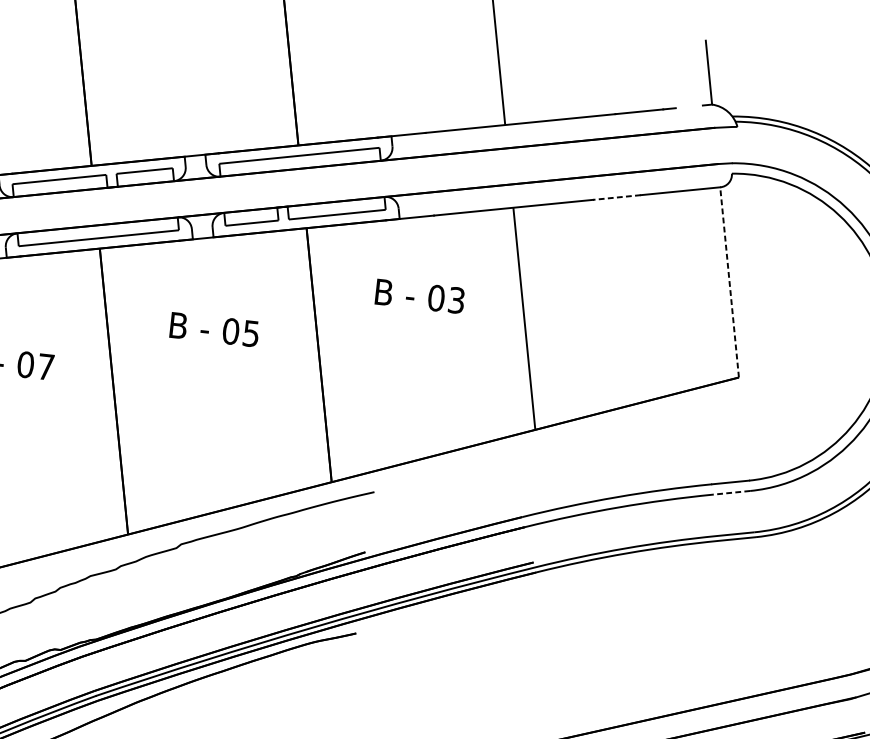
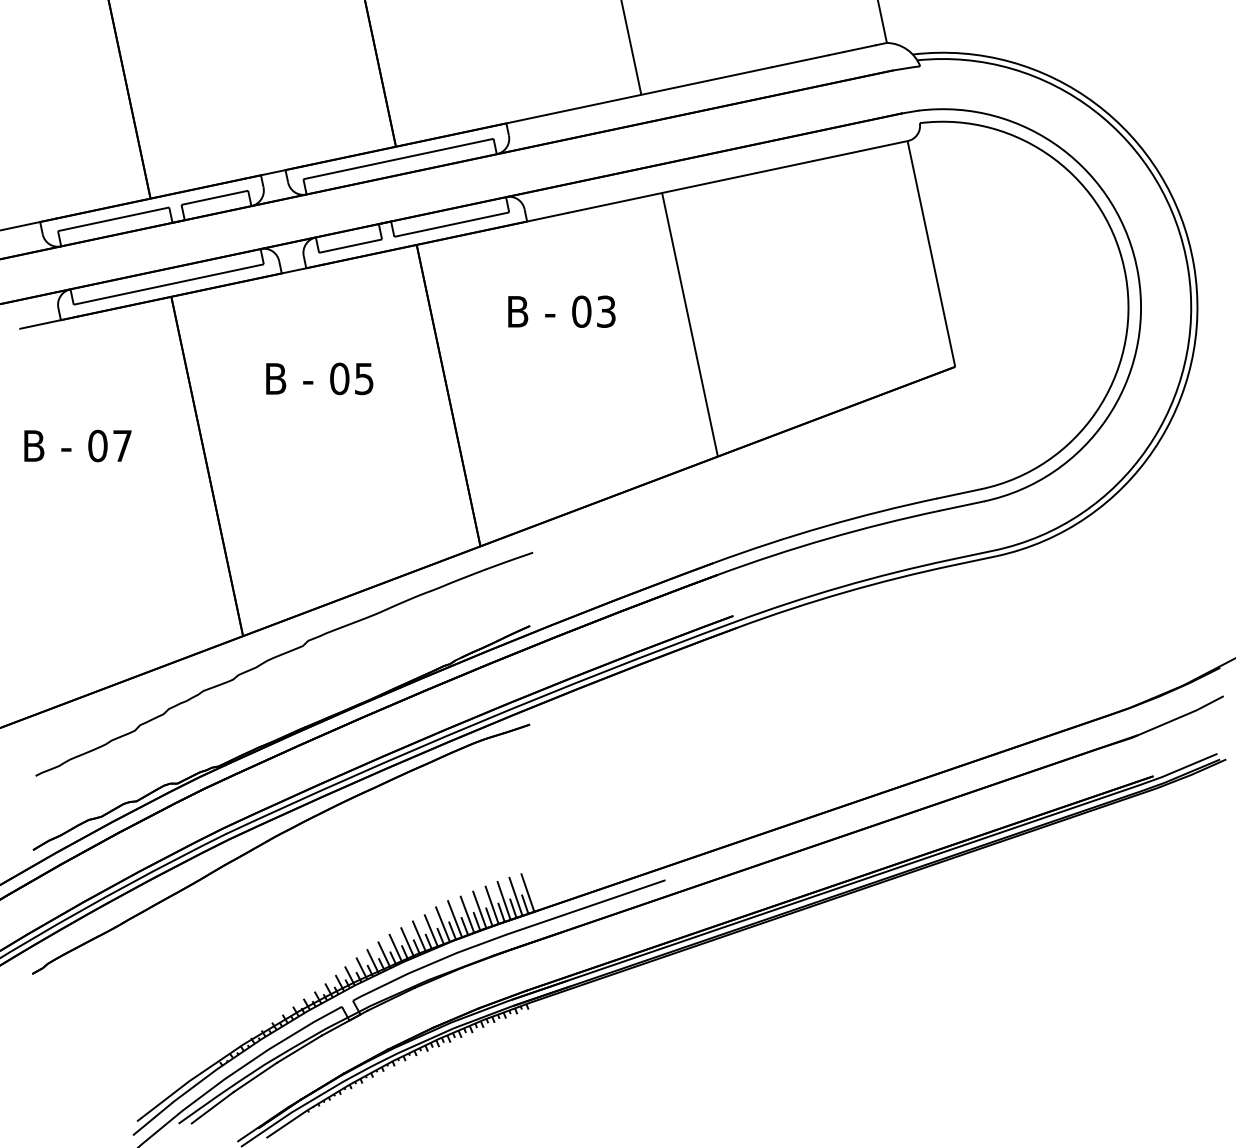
line: (689, 106) -> (859, 48), added
line: (616, 197) -> (784, 167), dashed -> solid
line: (729, 282) -> (931, 253), dashed -> solid
line: (731, 493) -> (961, 506), dashed -> solid

